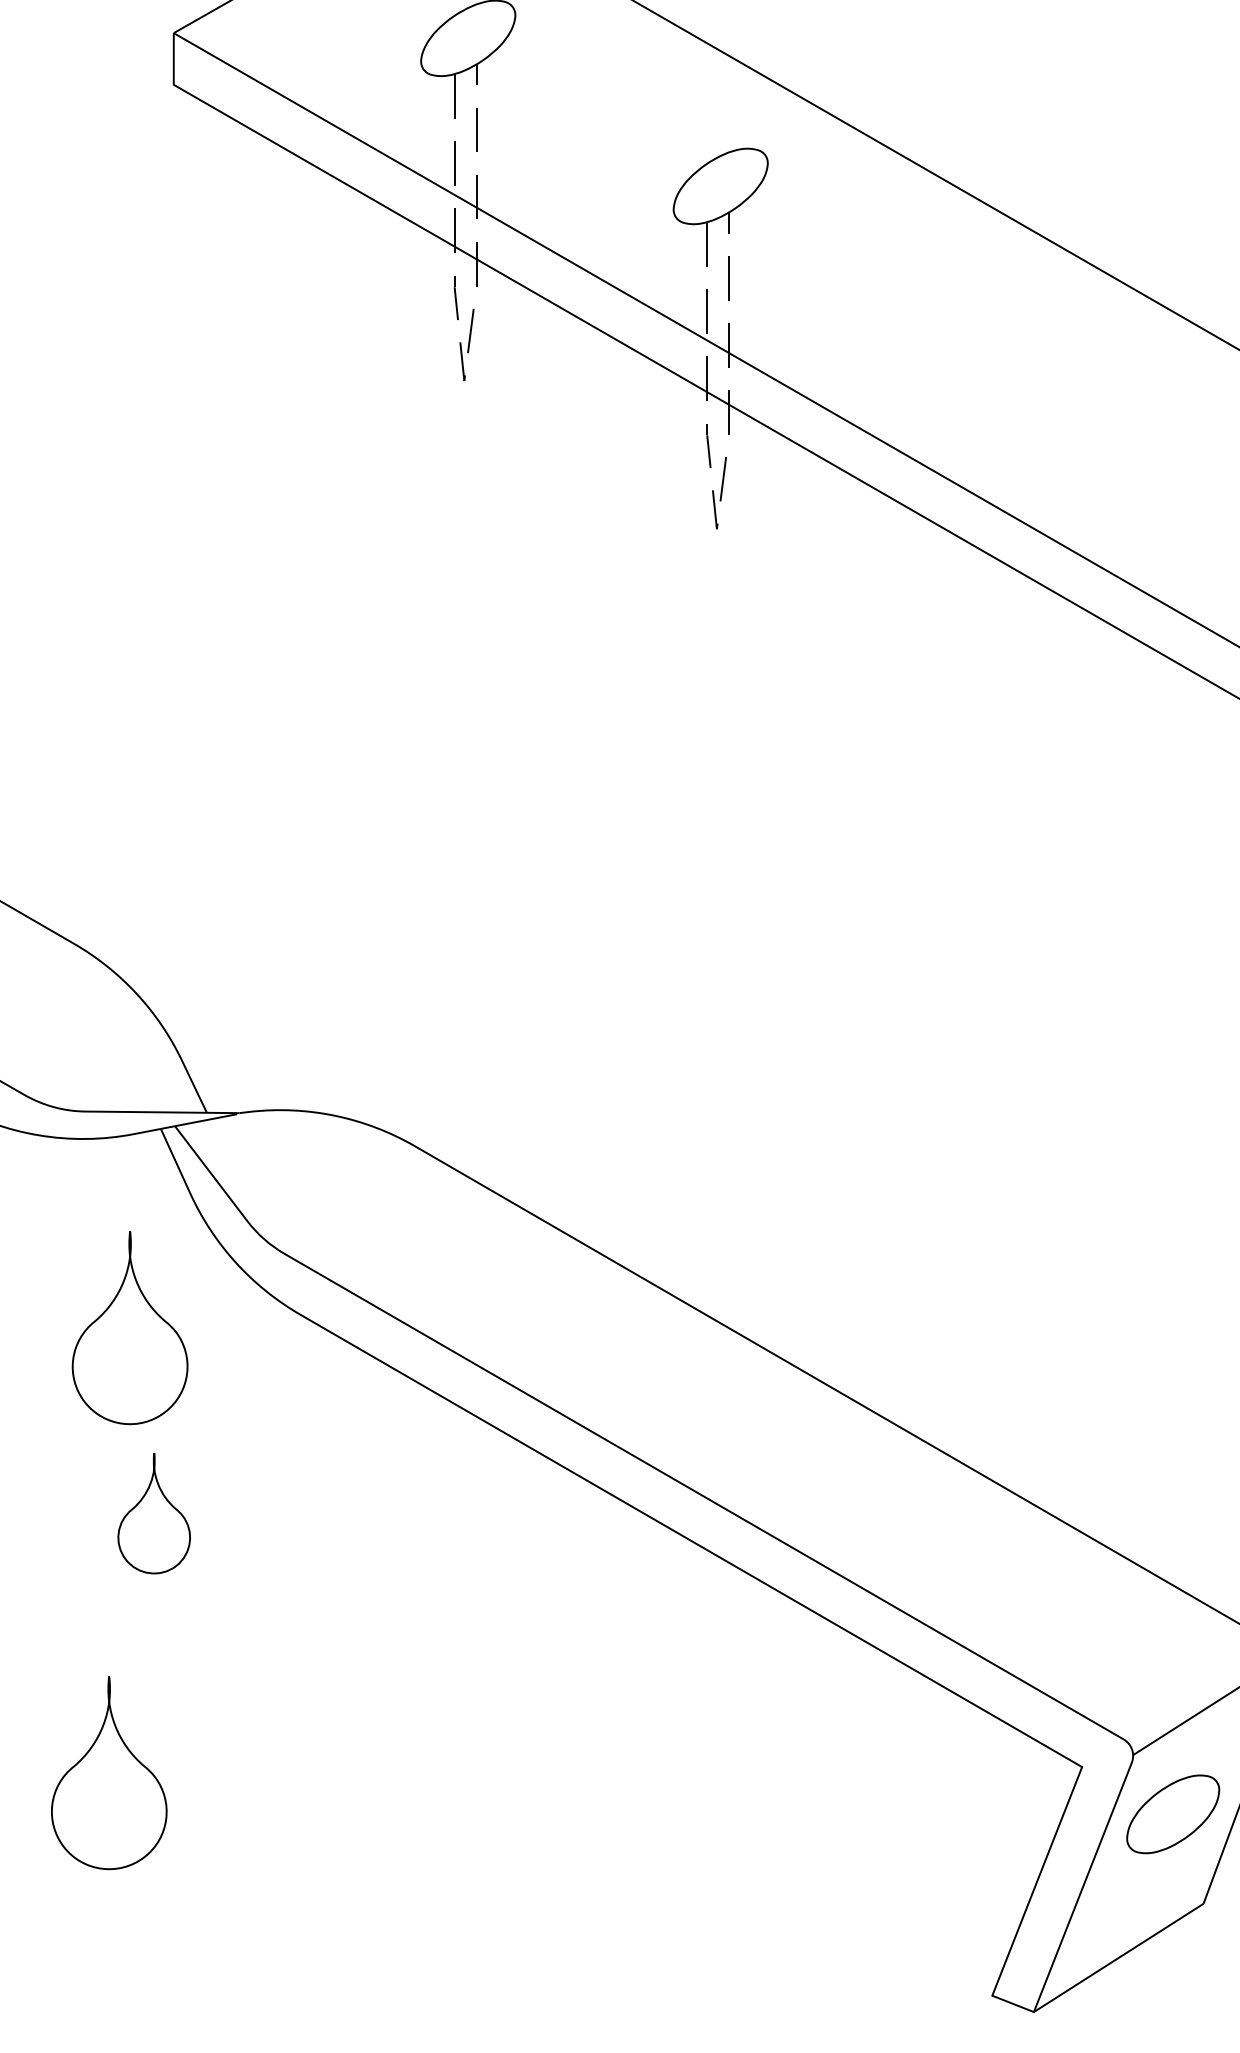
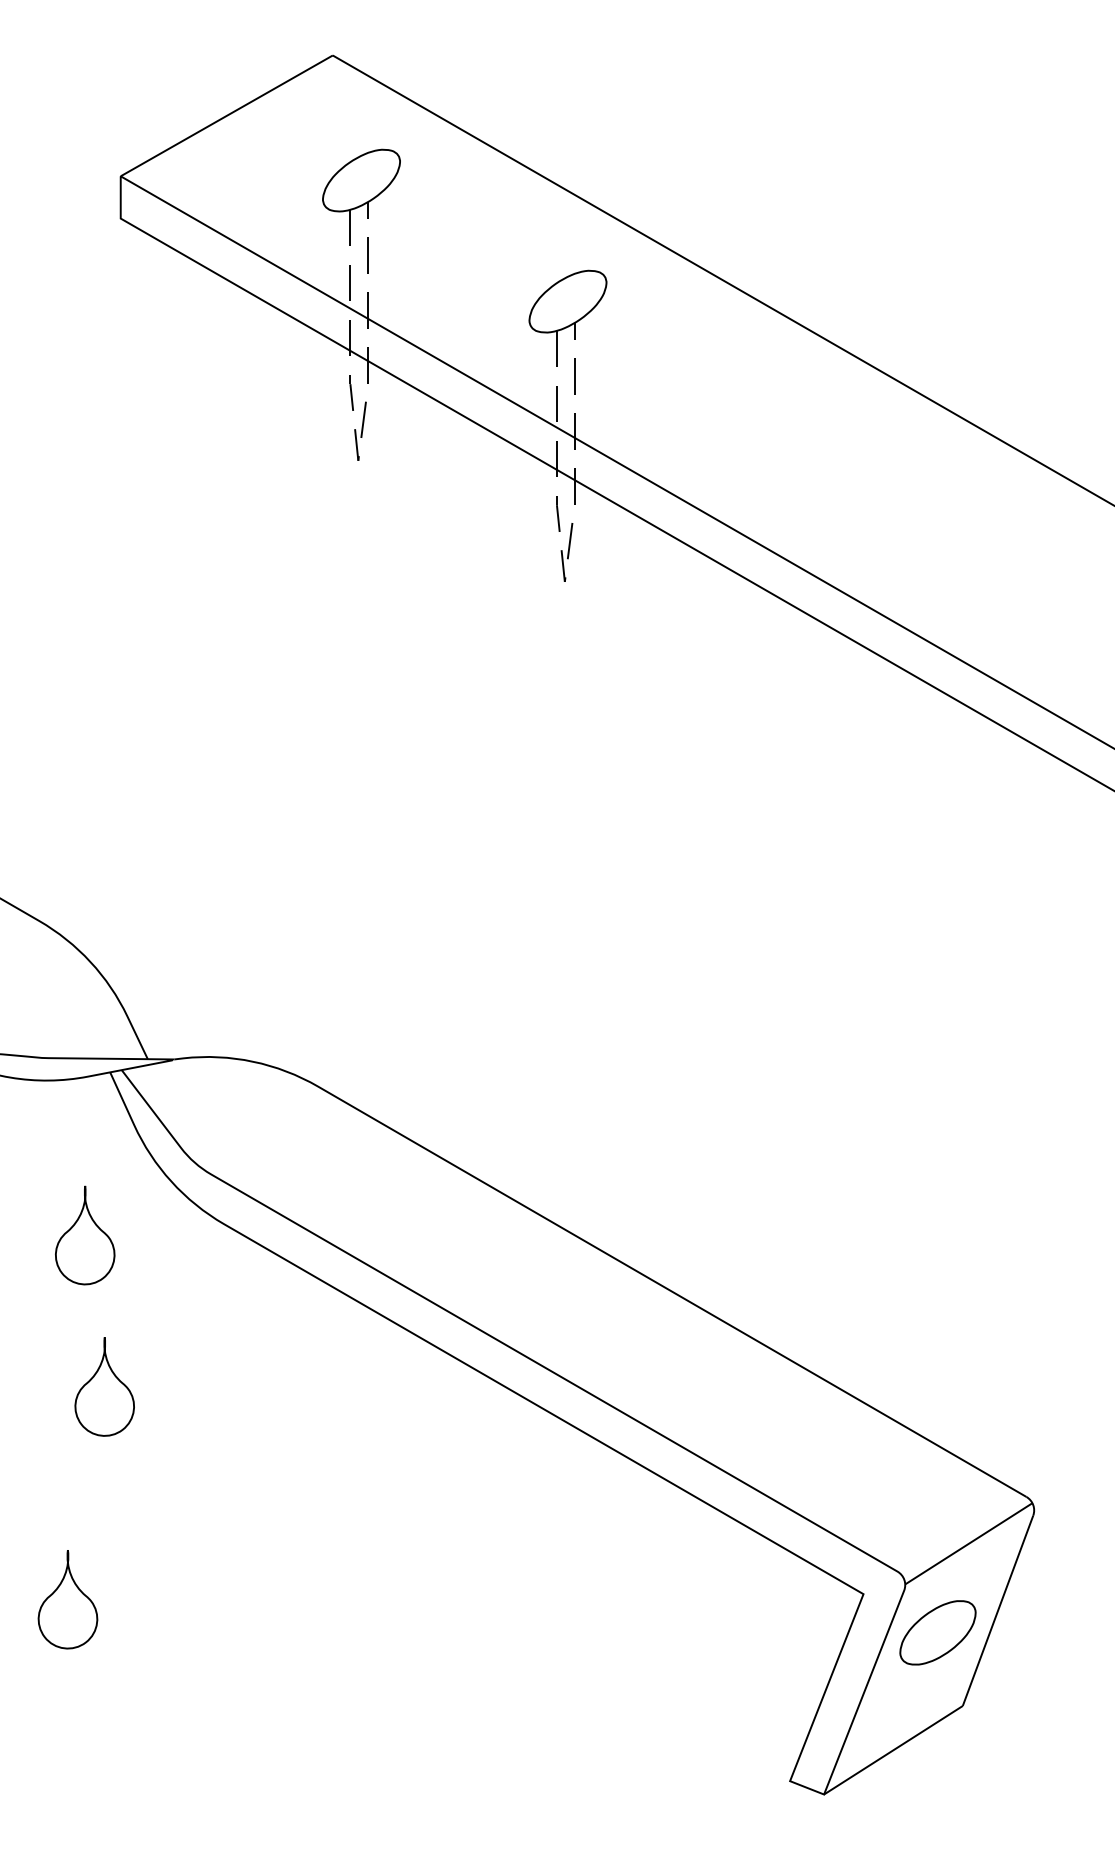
part: (130, 1328) -> (85, 1235), size x0.62
part: (108, 1773) -> (67, 1599), size x0.62

